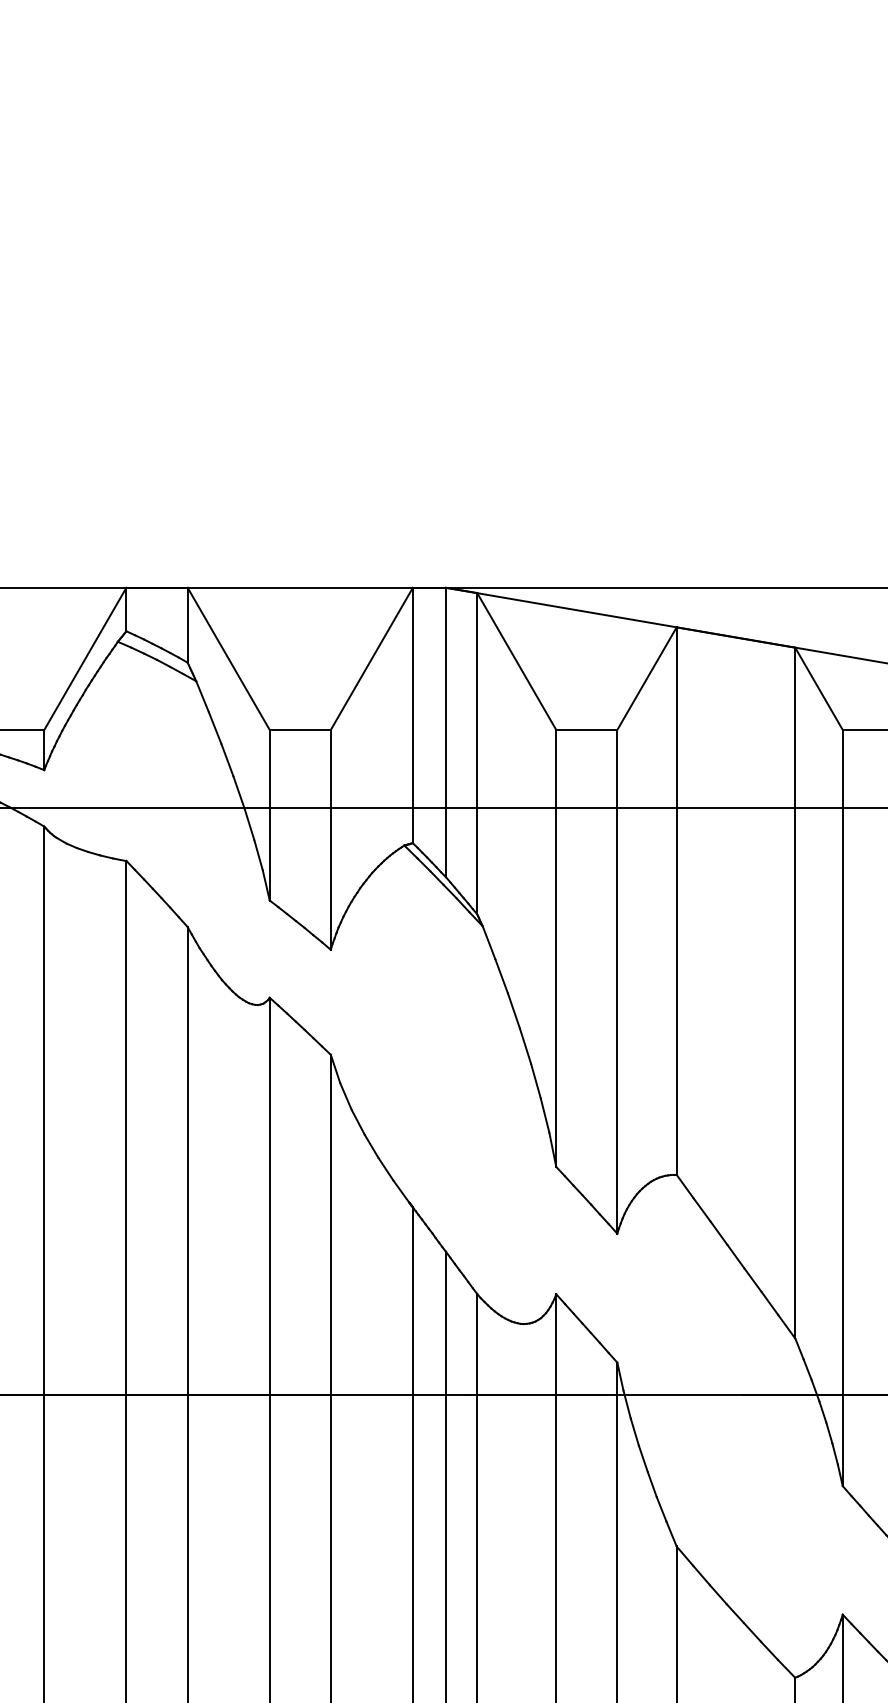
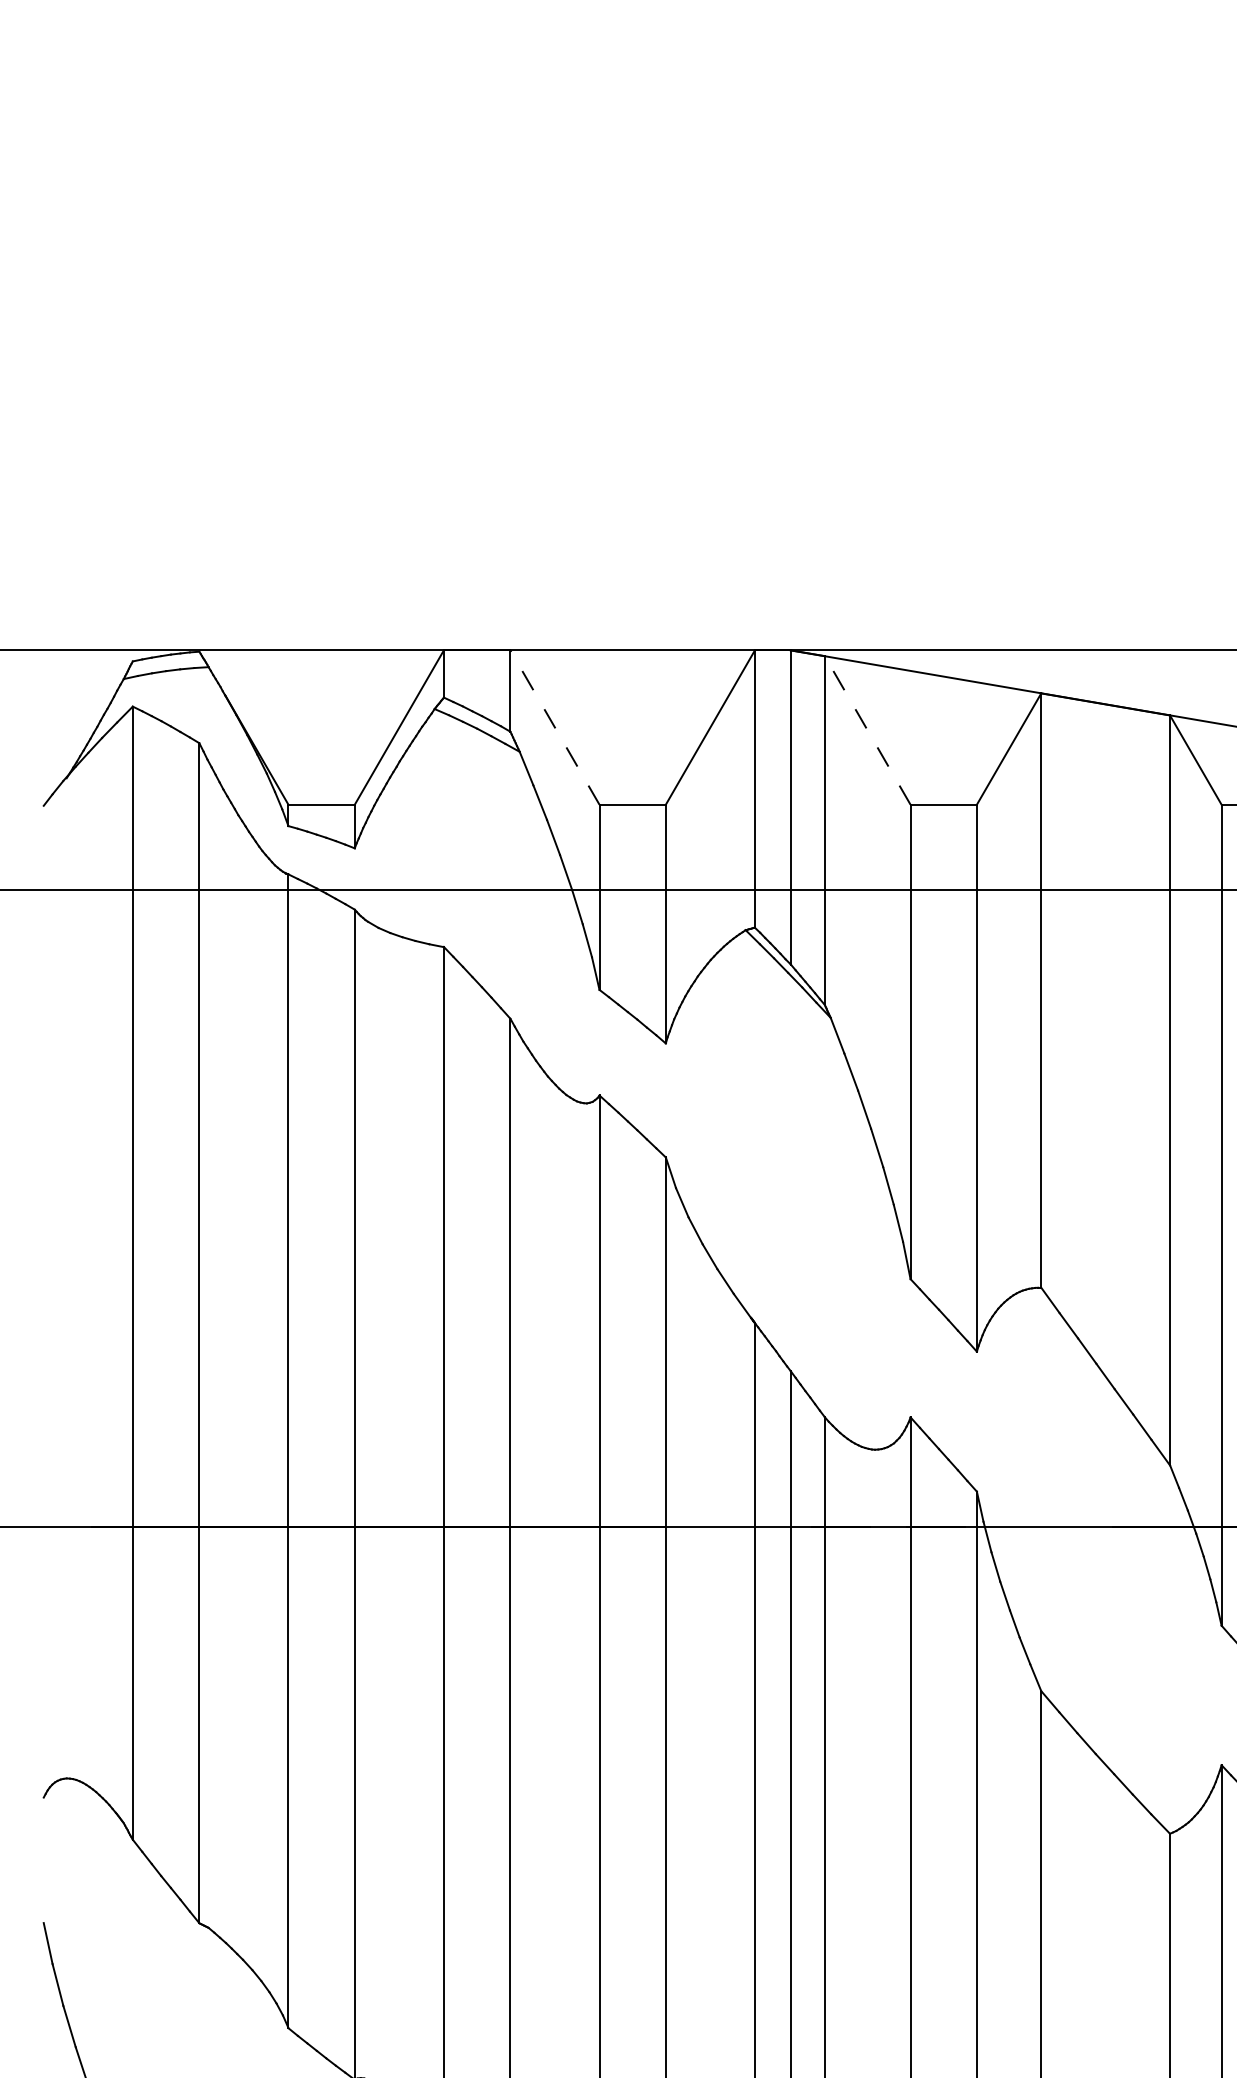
line: (228, 658) -> (554, 727), solid -> dashed
line: (516, 661) -> (867, 730), solid -> dashed

